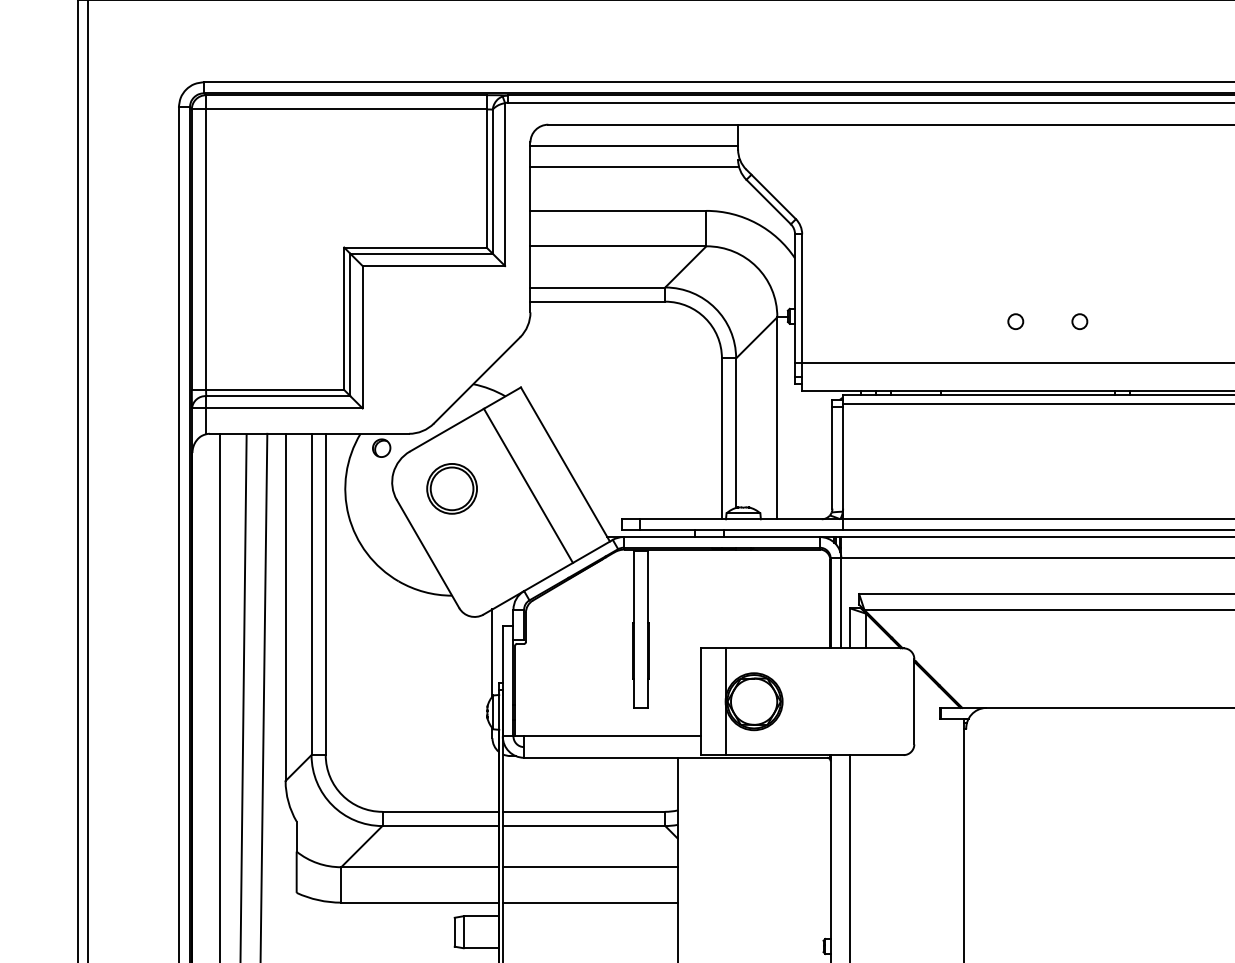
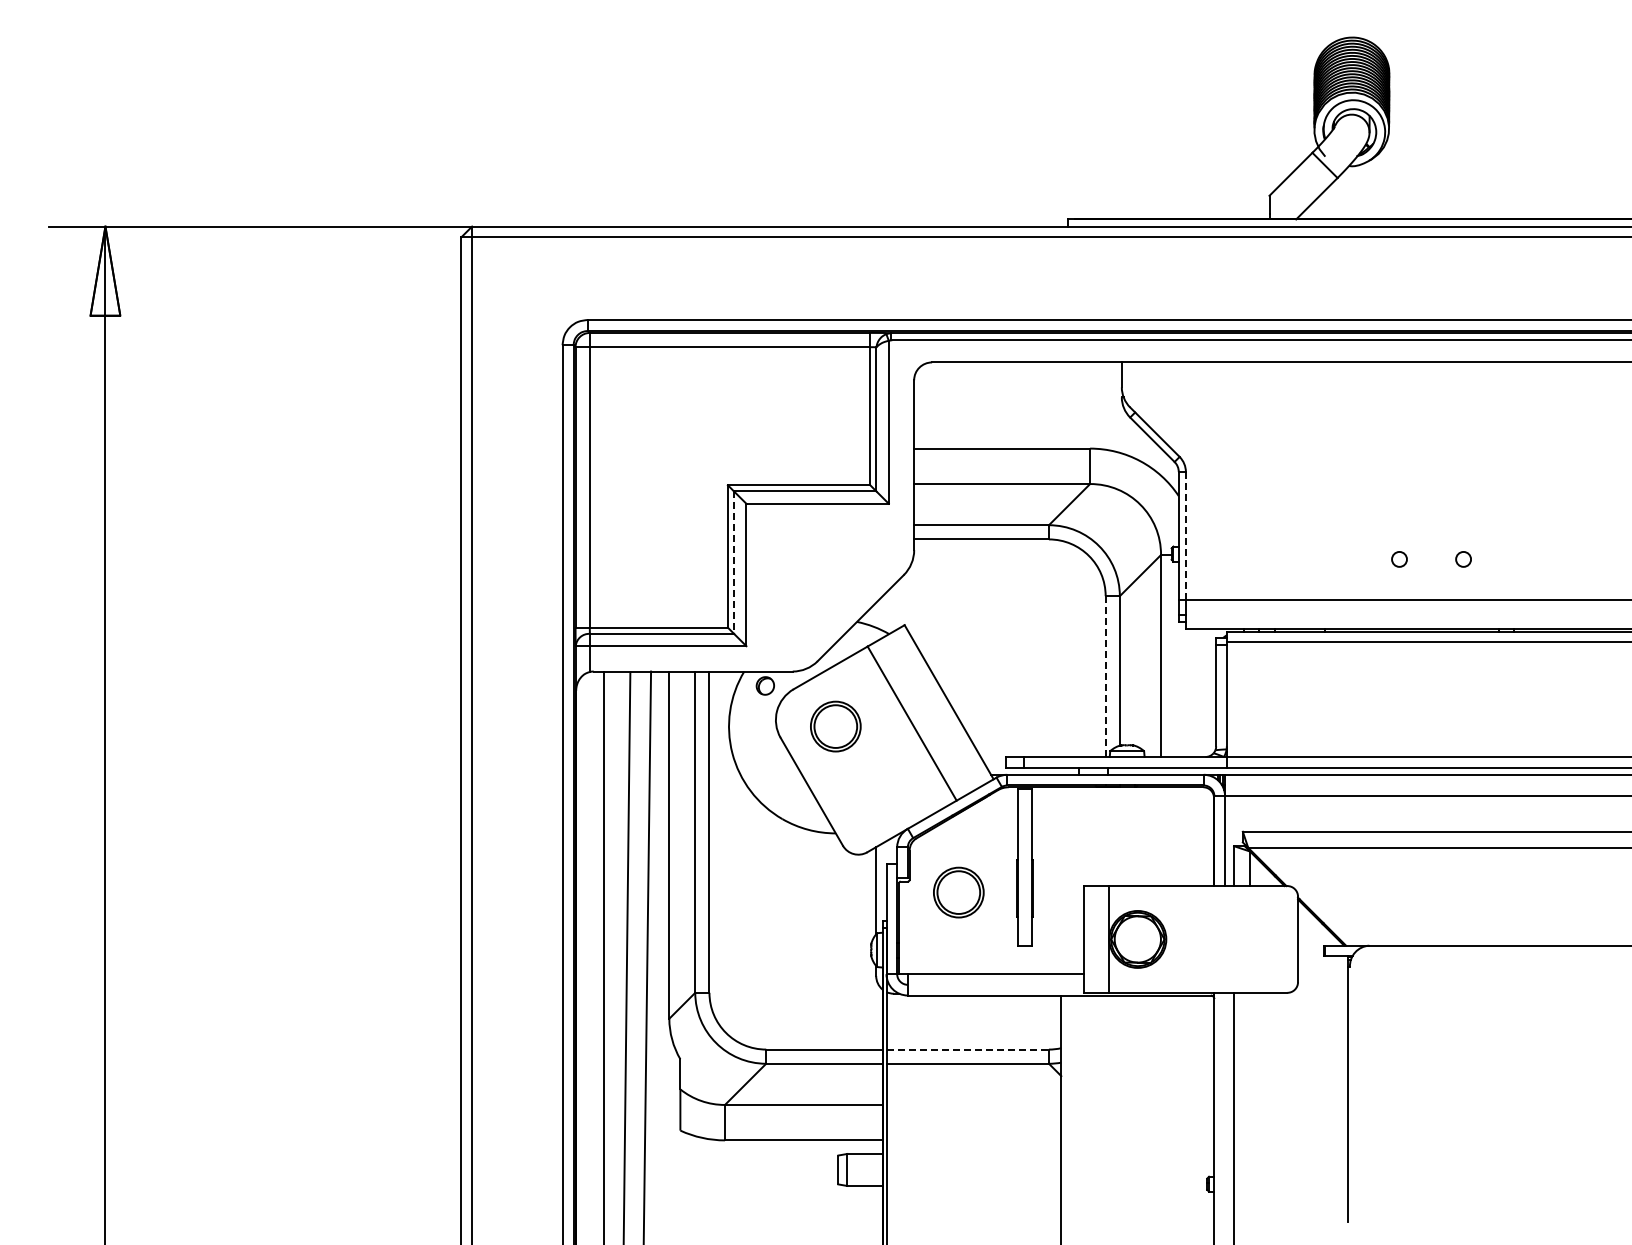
line: (633, 145) -> (1017, 383), removed
line: (634, 166) -> (1018, 404), removed
line: (801, 297) -> (1185, 535), solid -> dashed
line: (350, 325) -> (734, 563), solid -> dashed
line: (721, 438) -> (1105, 676), solid -> dashed
part: (574, 654) -> (958, 892), added
line: (584, 811) -> (968, 1049), solid -> dashed
line: (589, 866) -> (973, 1104), removed
line: (589, 902) -> (973, 1140), removed

